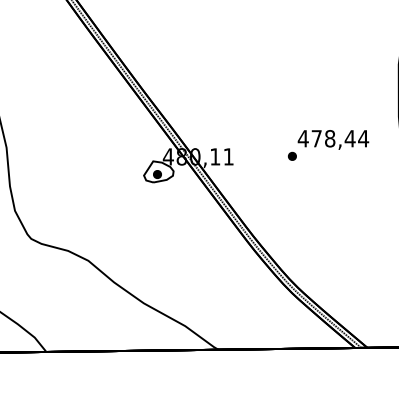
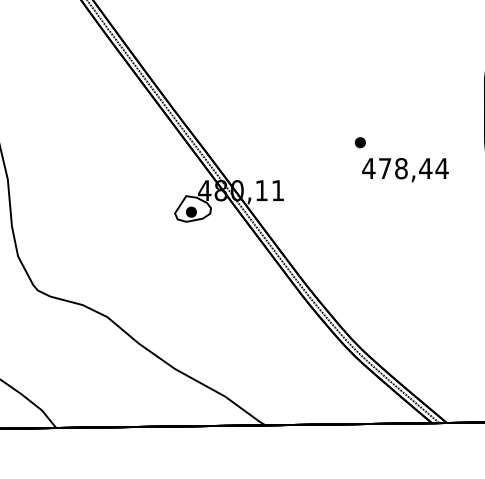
part: (292, 155) -> (360, 141), moved

